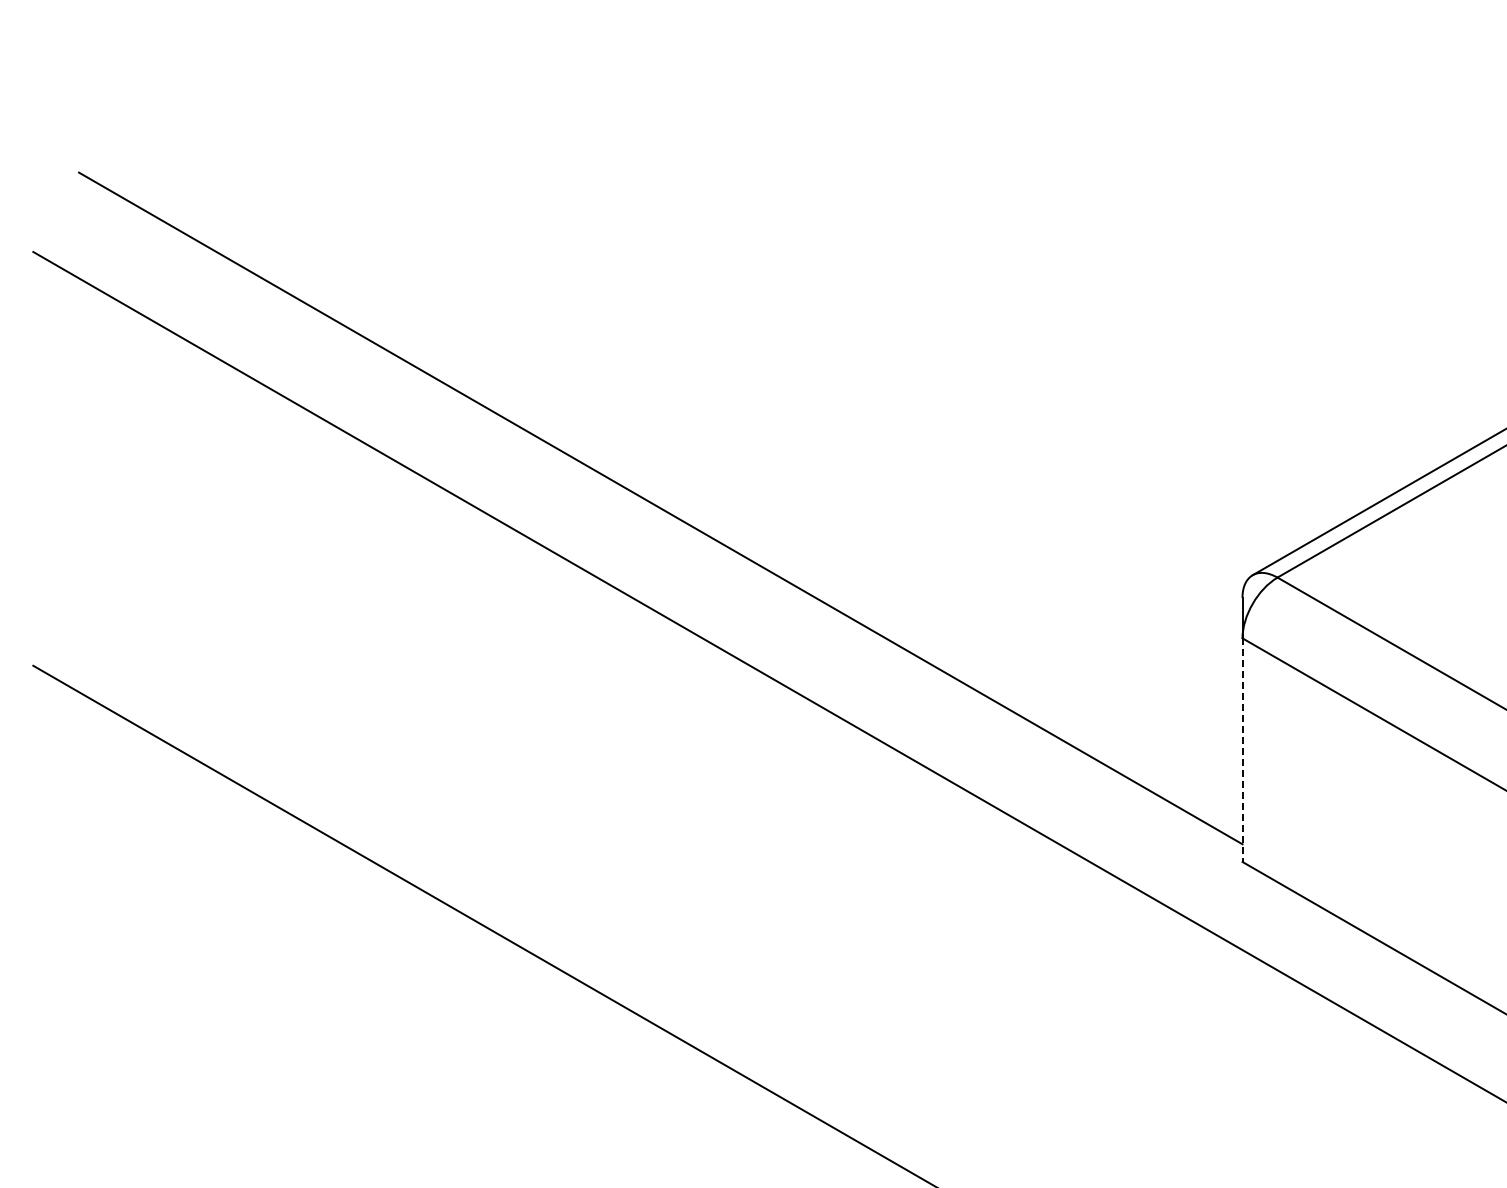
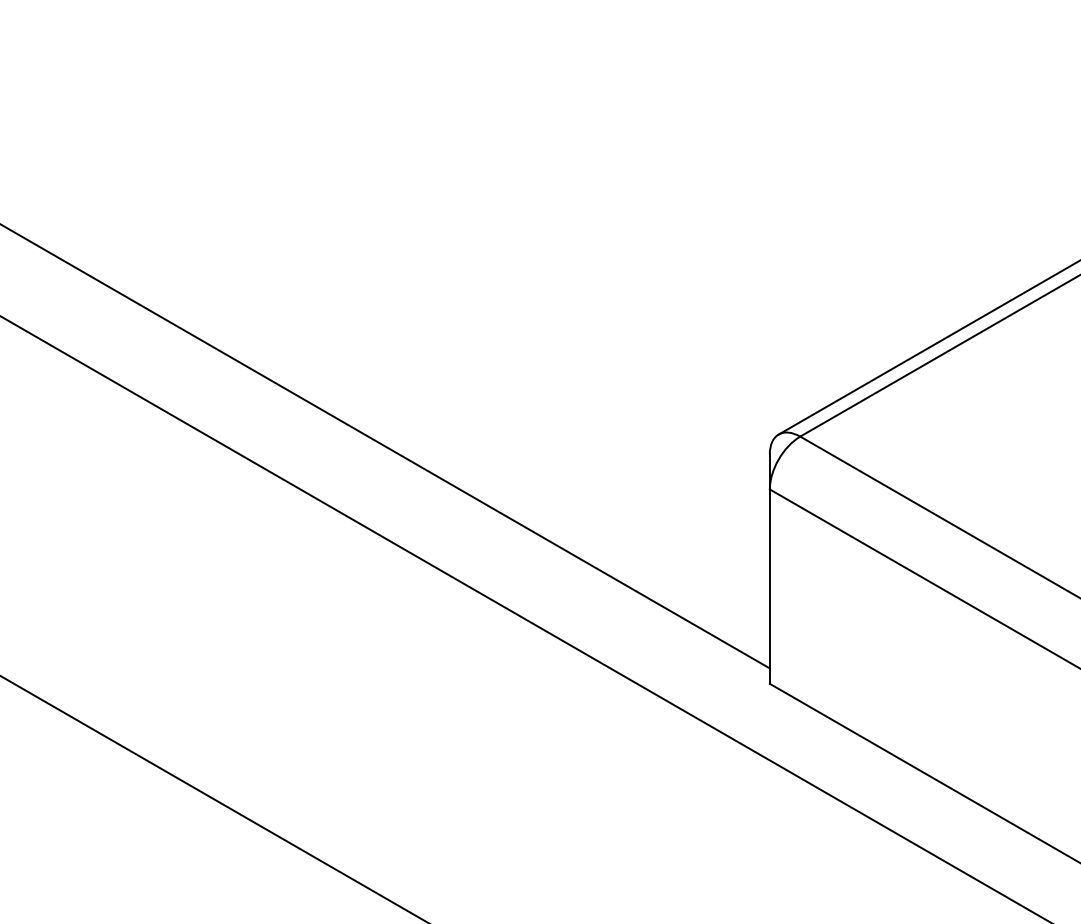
line: (1242, 750) -> (769, 586), dashed -> solid

